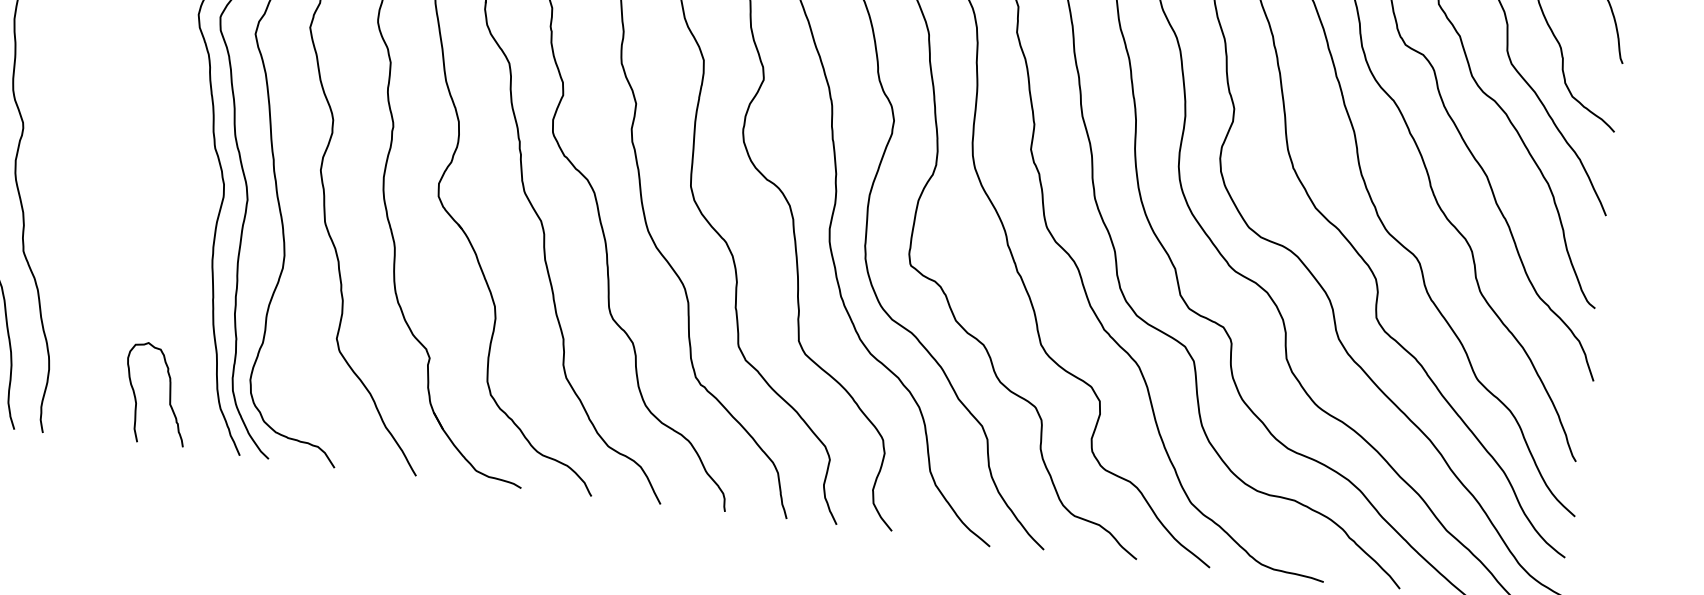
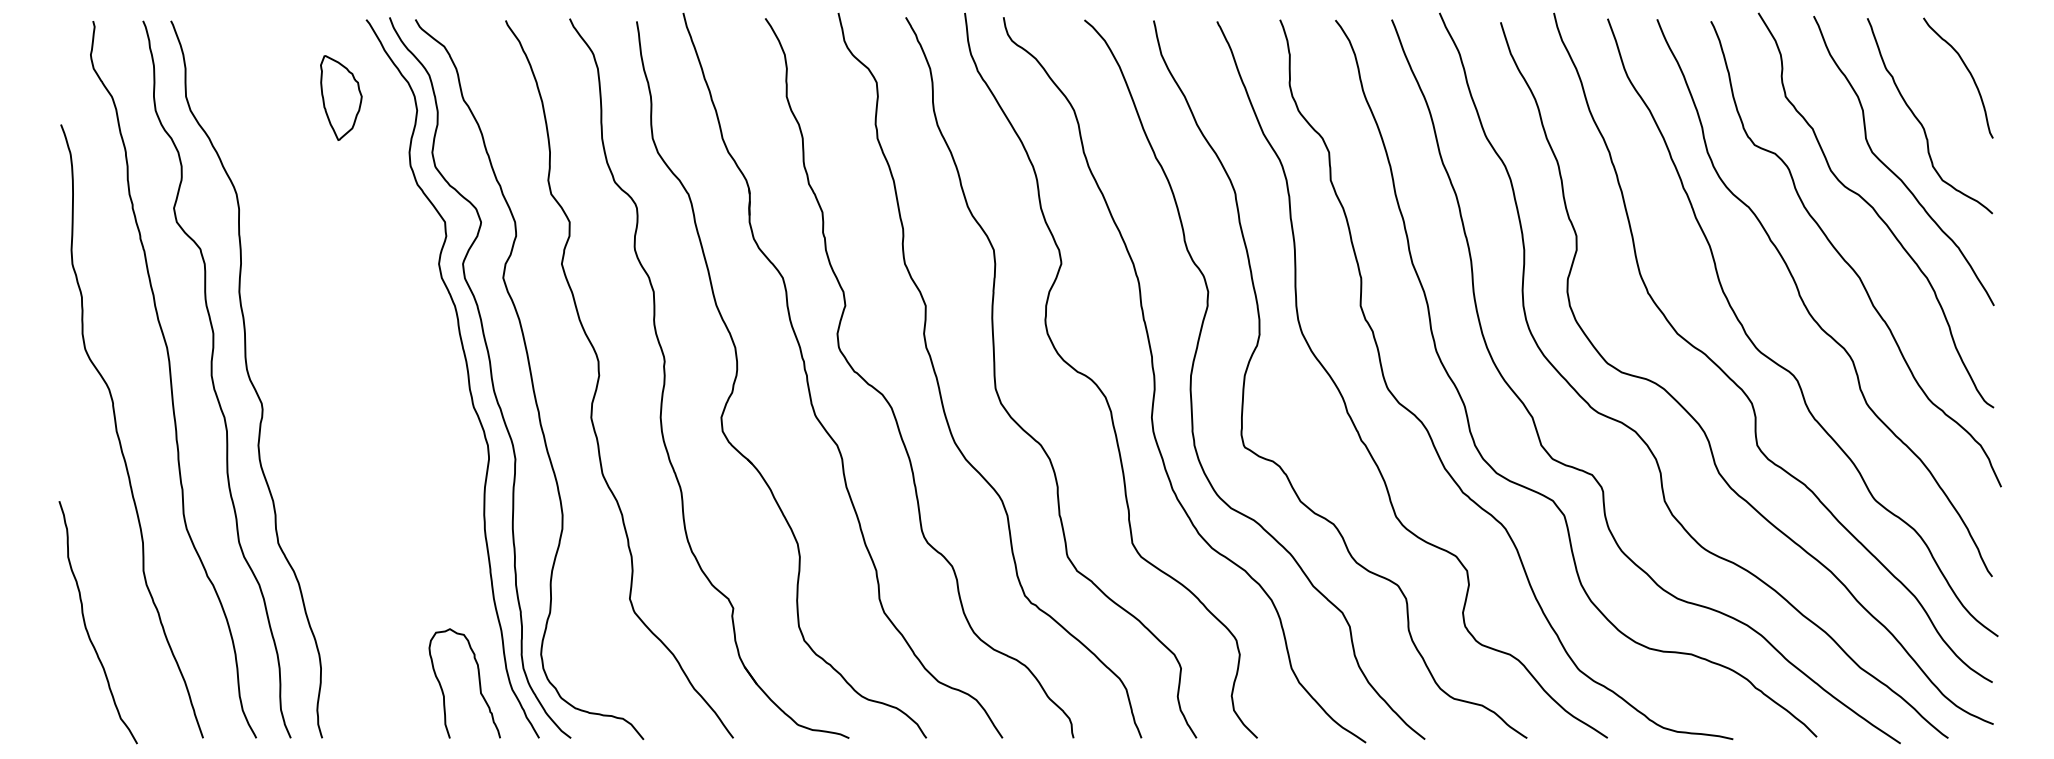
curve: (169, 393) -> (478, 681), moved

